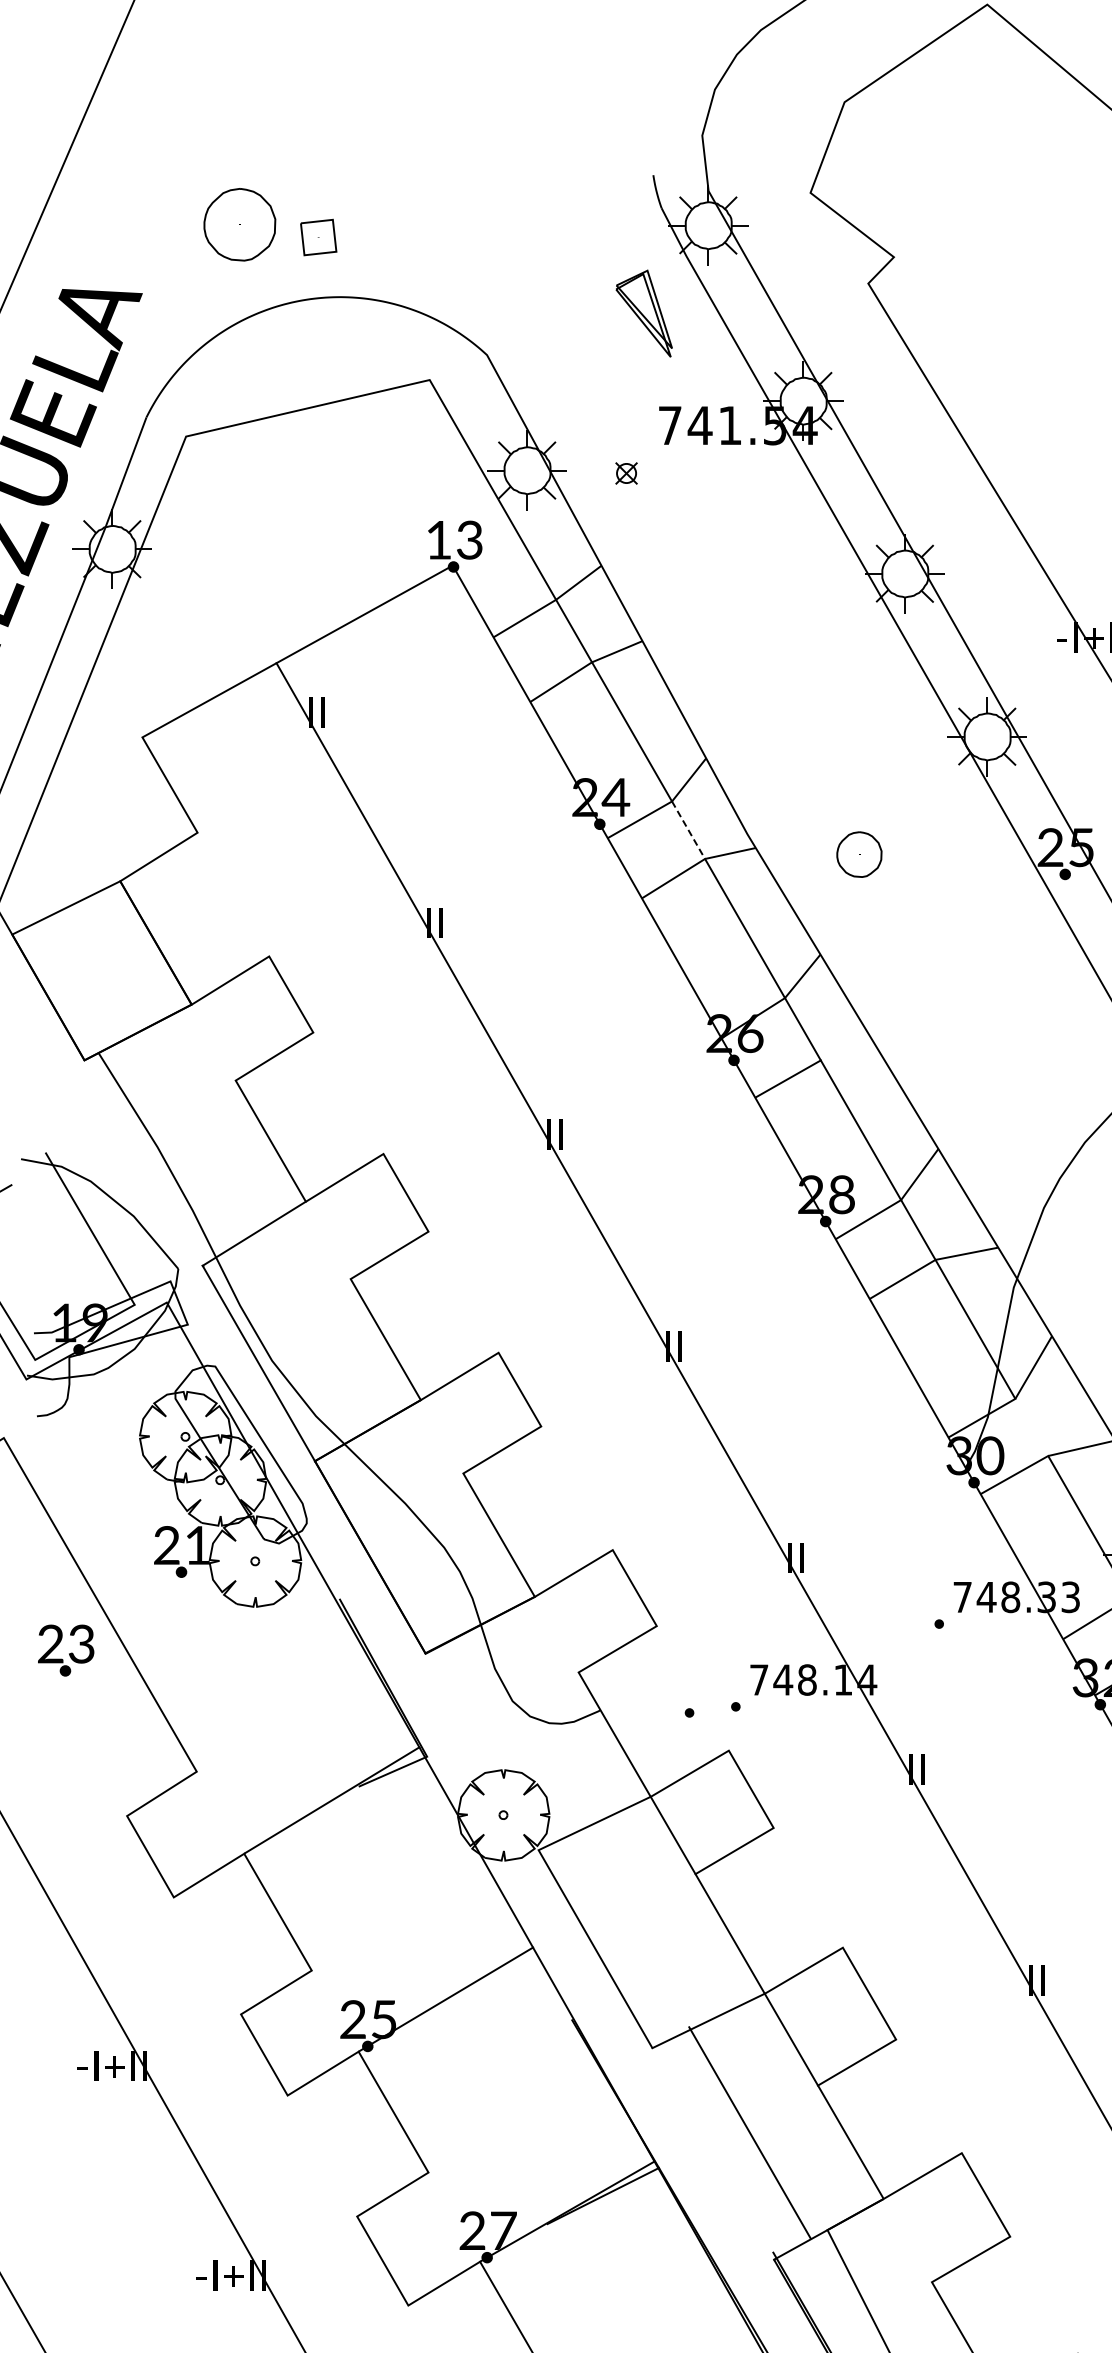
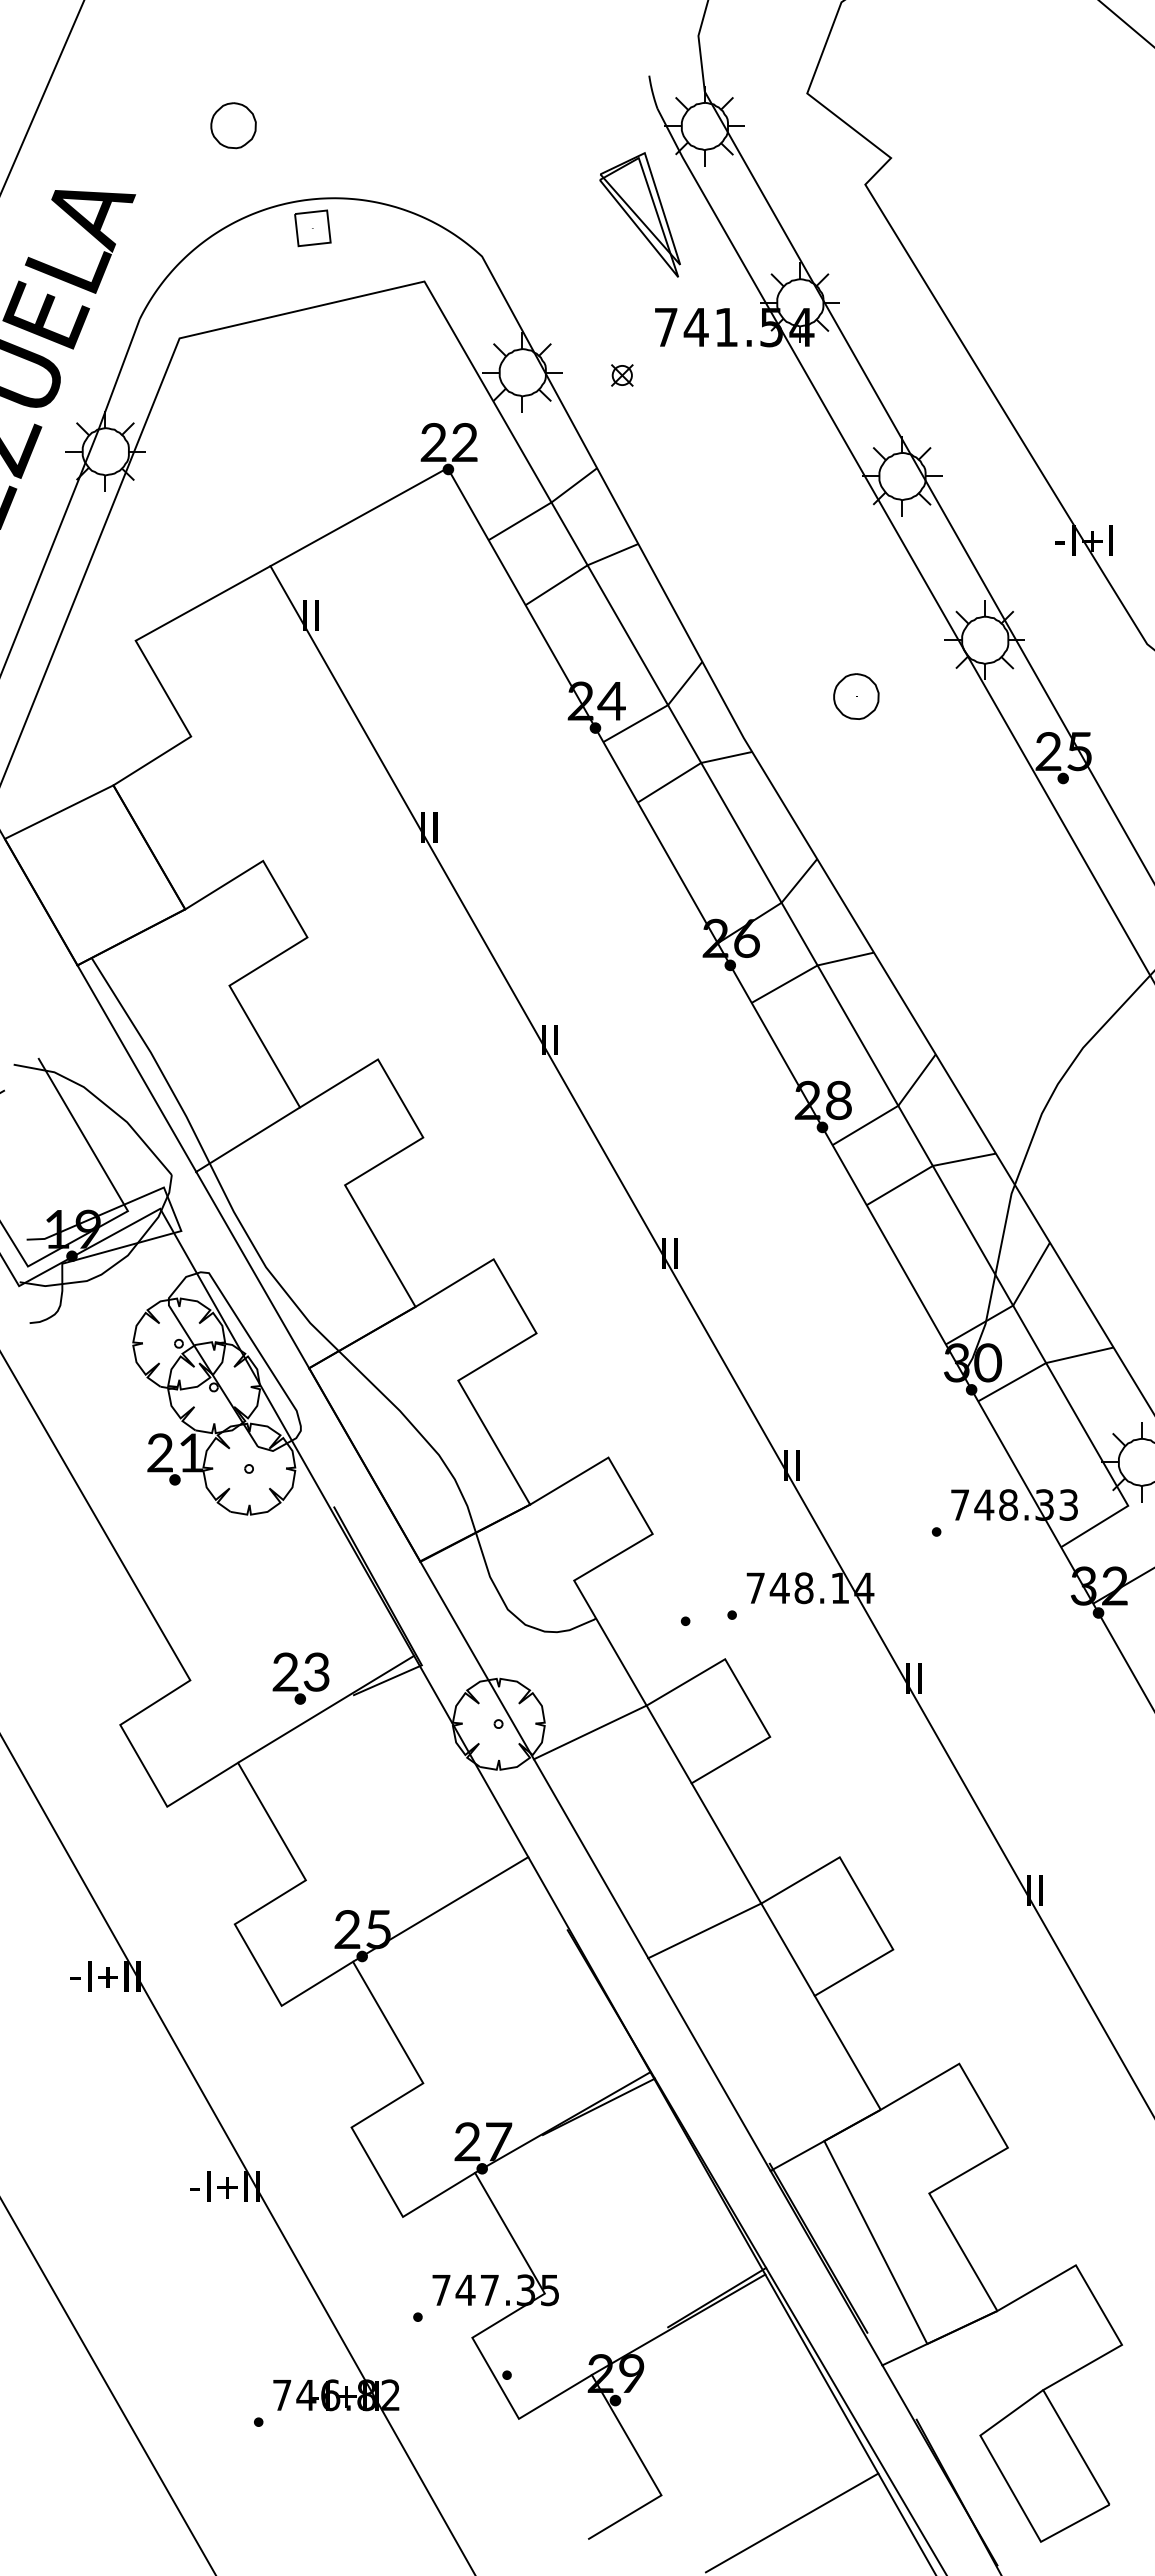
part: (239, 224) -> (233, 125), size x0.62
part: (318, 237) -> (312, 228), moved
part: (643, 313) -> (639, 214), size x1.43
text: (453, 540) -> (448, 442), 13 -> 22
line: (688, 830) -> (684, 734), dashed -> solid
part: (859, 854) -> (856, 696), moved
line: (848, 1053) -> (845, 958), added
line: (143, 1162) -> (136, 1068), added
line: (1031, 1427) -> (1029, 1334), added
part: (65, 1650) -> (300, 1678), moved
line: (481, 1751) -> (476, 1660), added
line: (750, 2132) -> (709, 2064), moved

